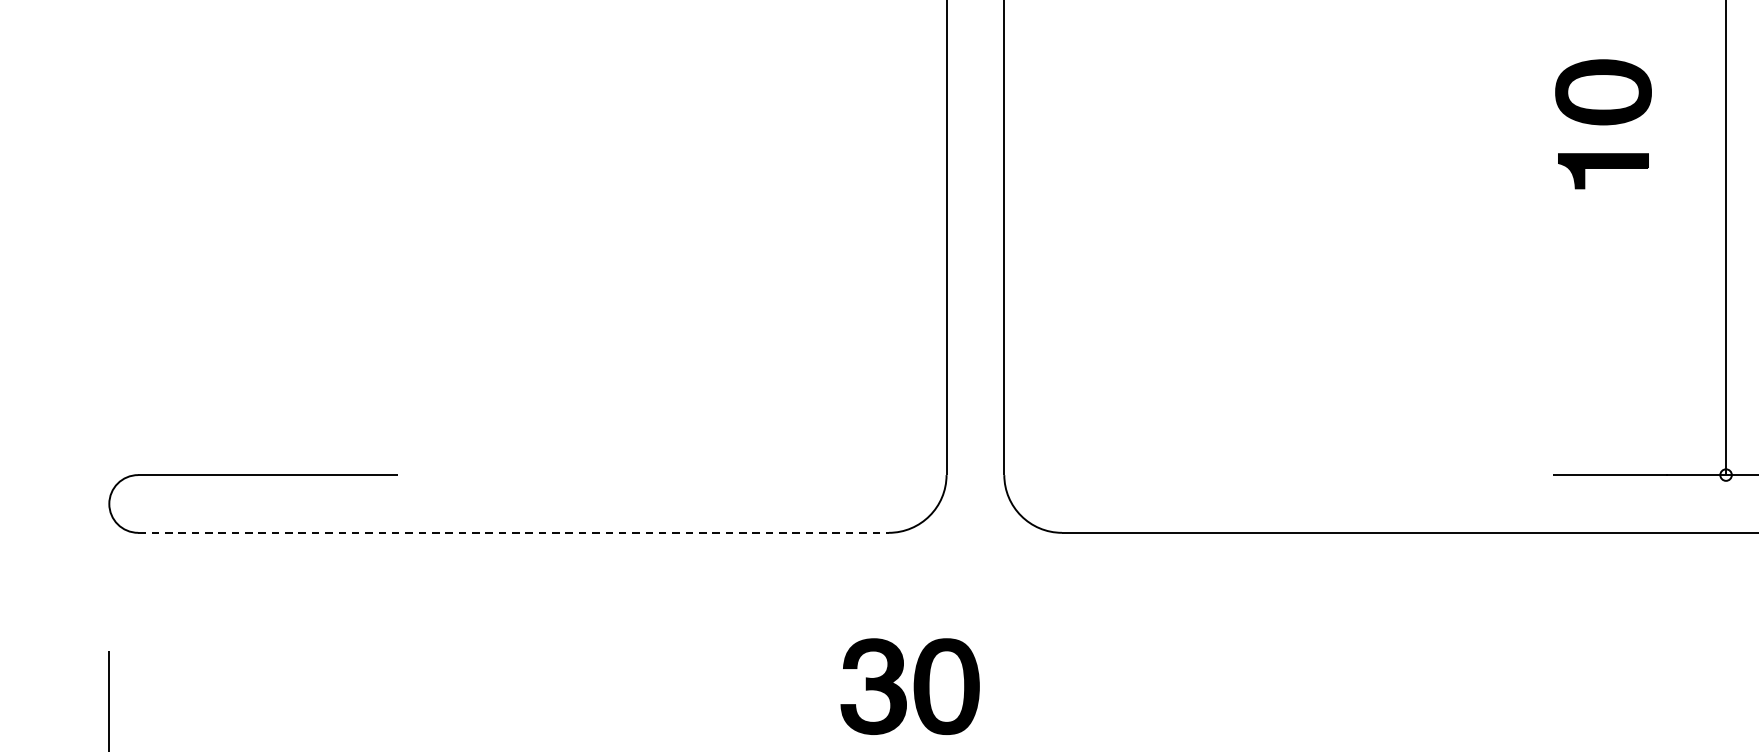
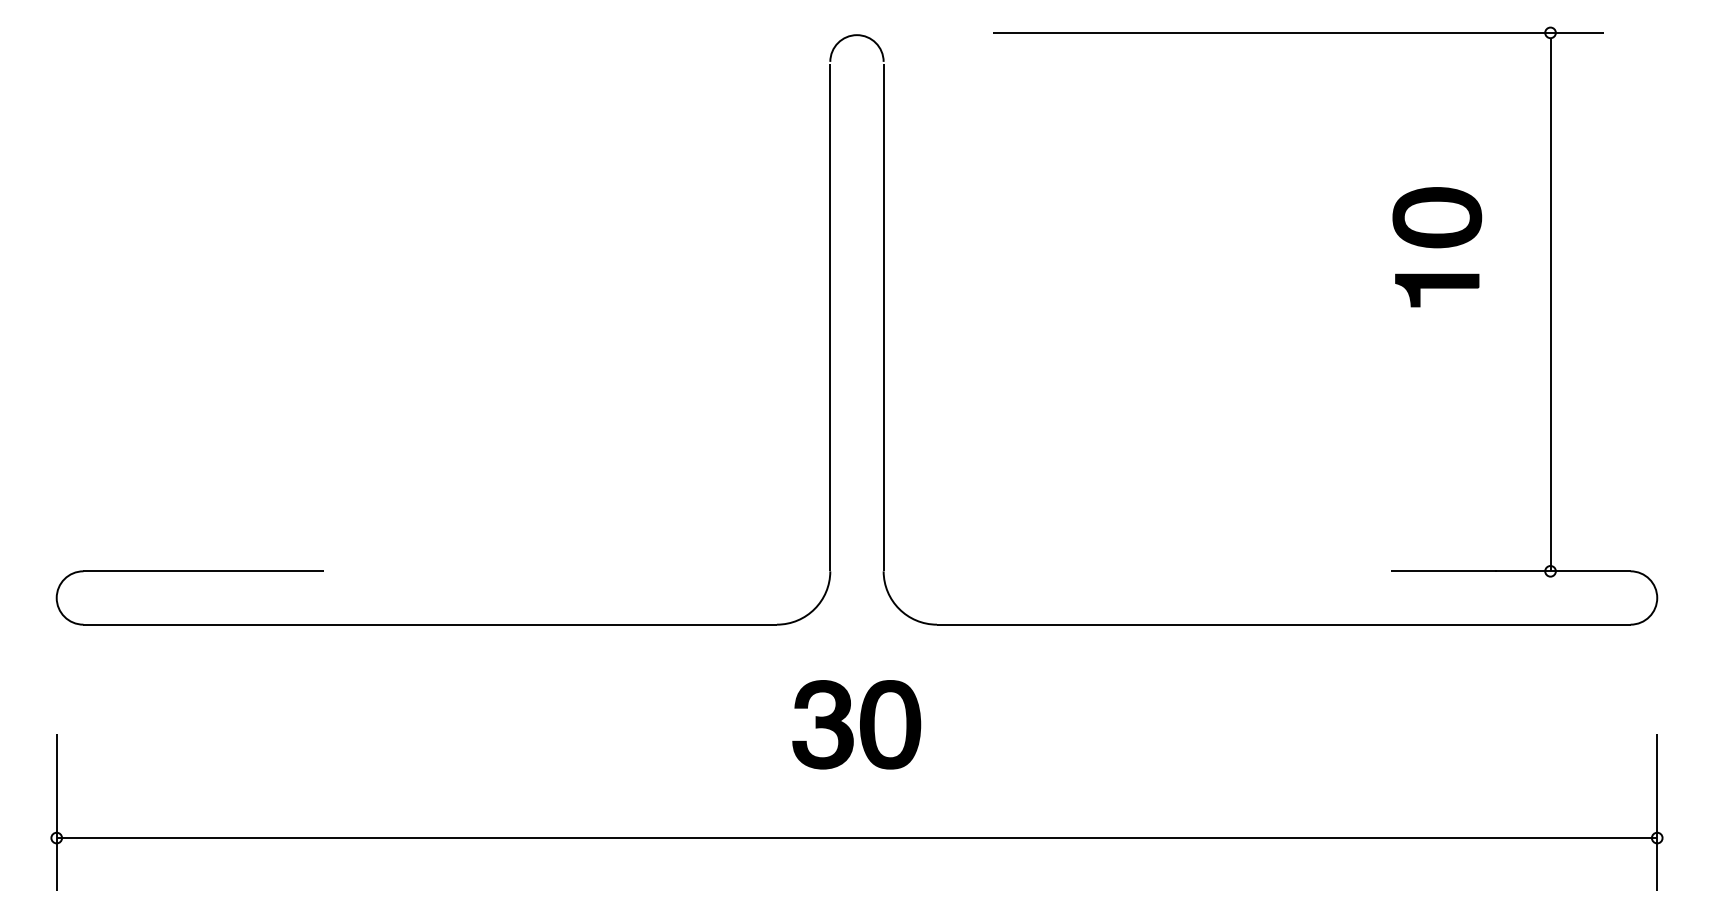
line: (513, 532) -> (430, 624), dashed -> solid
part: (909, 686) -> (856, 724), moved

